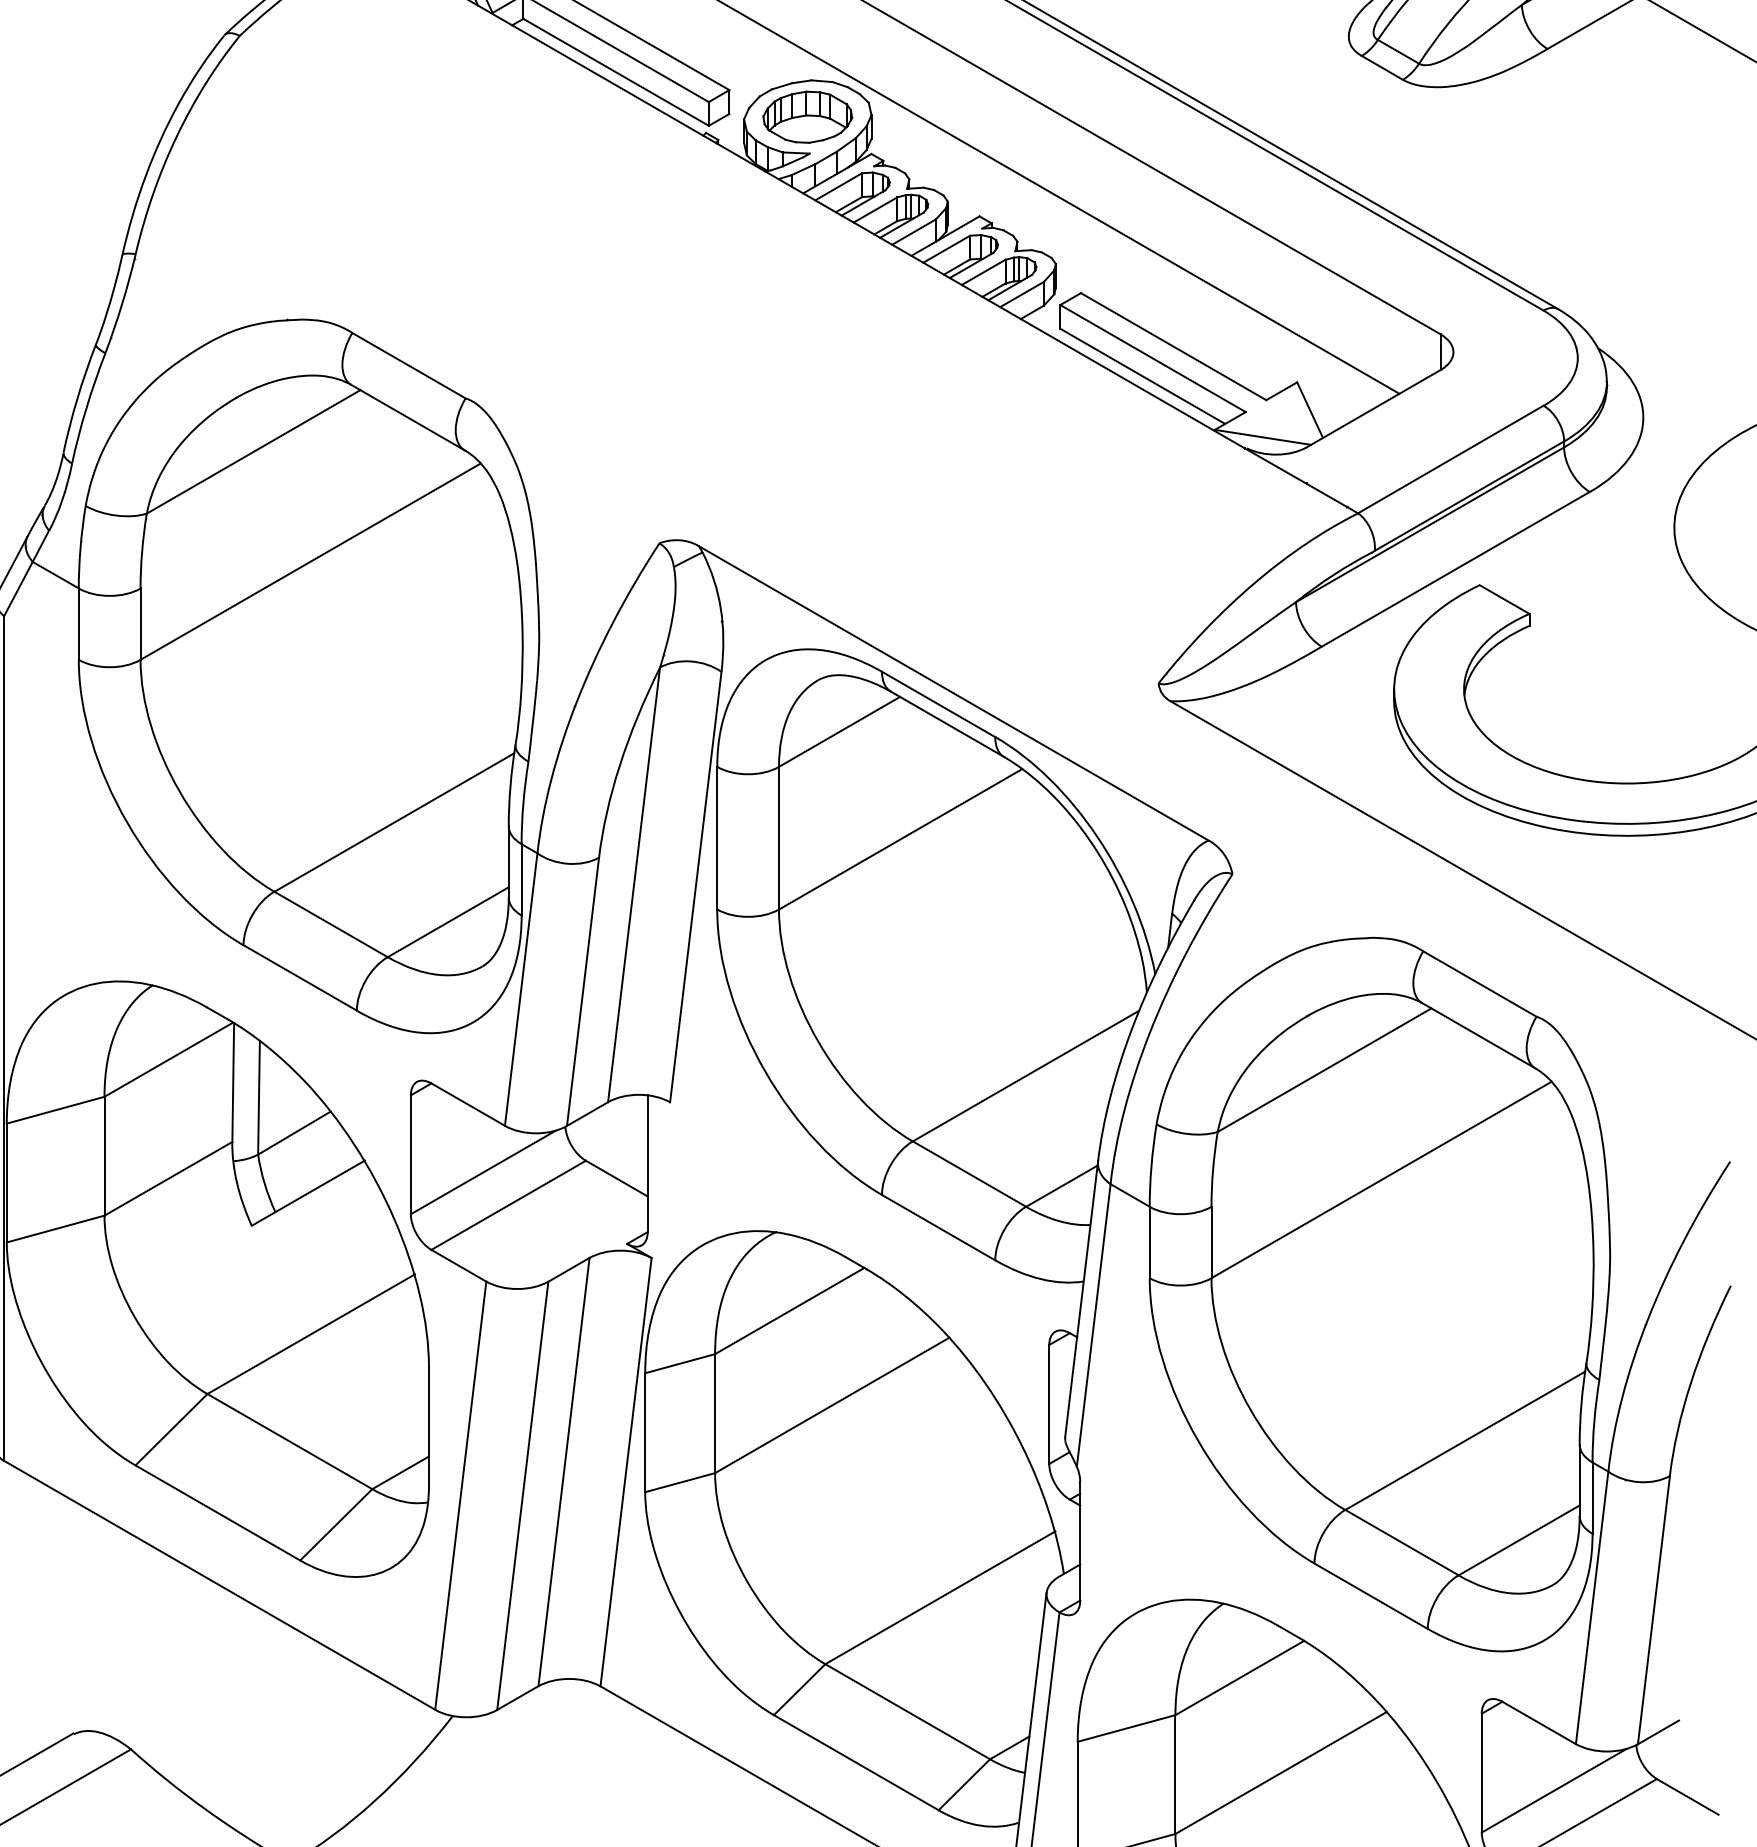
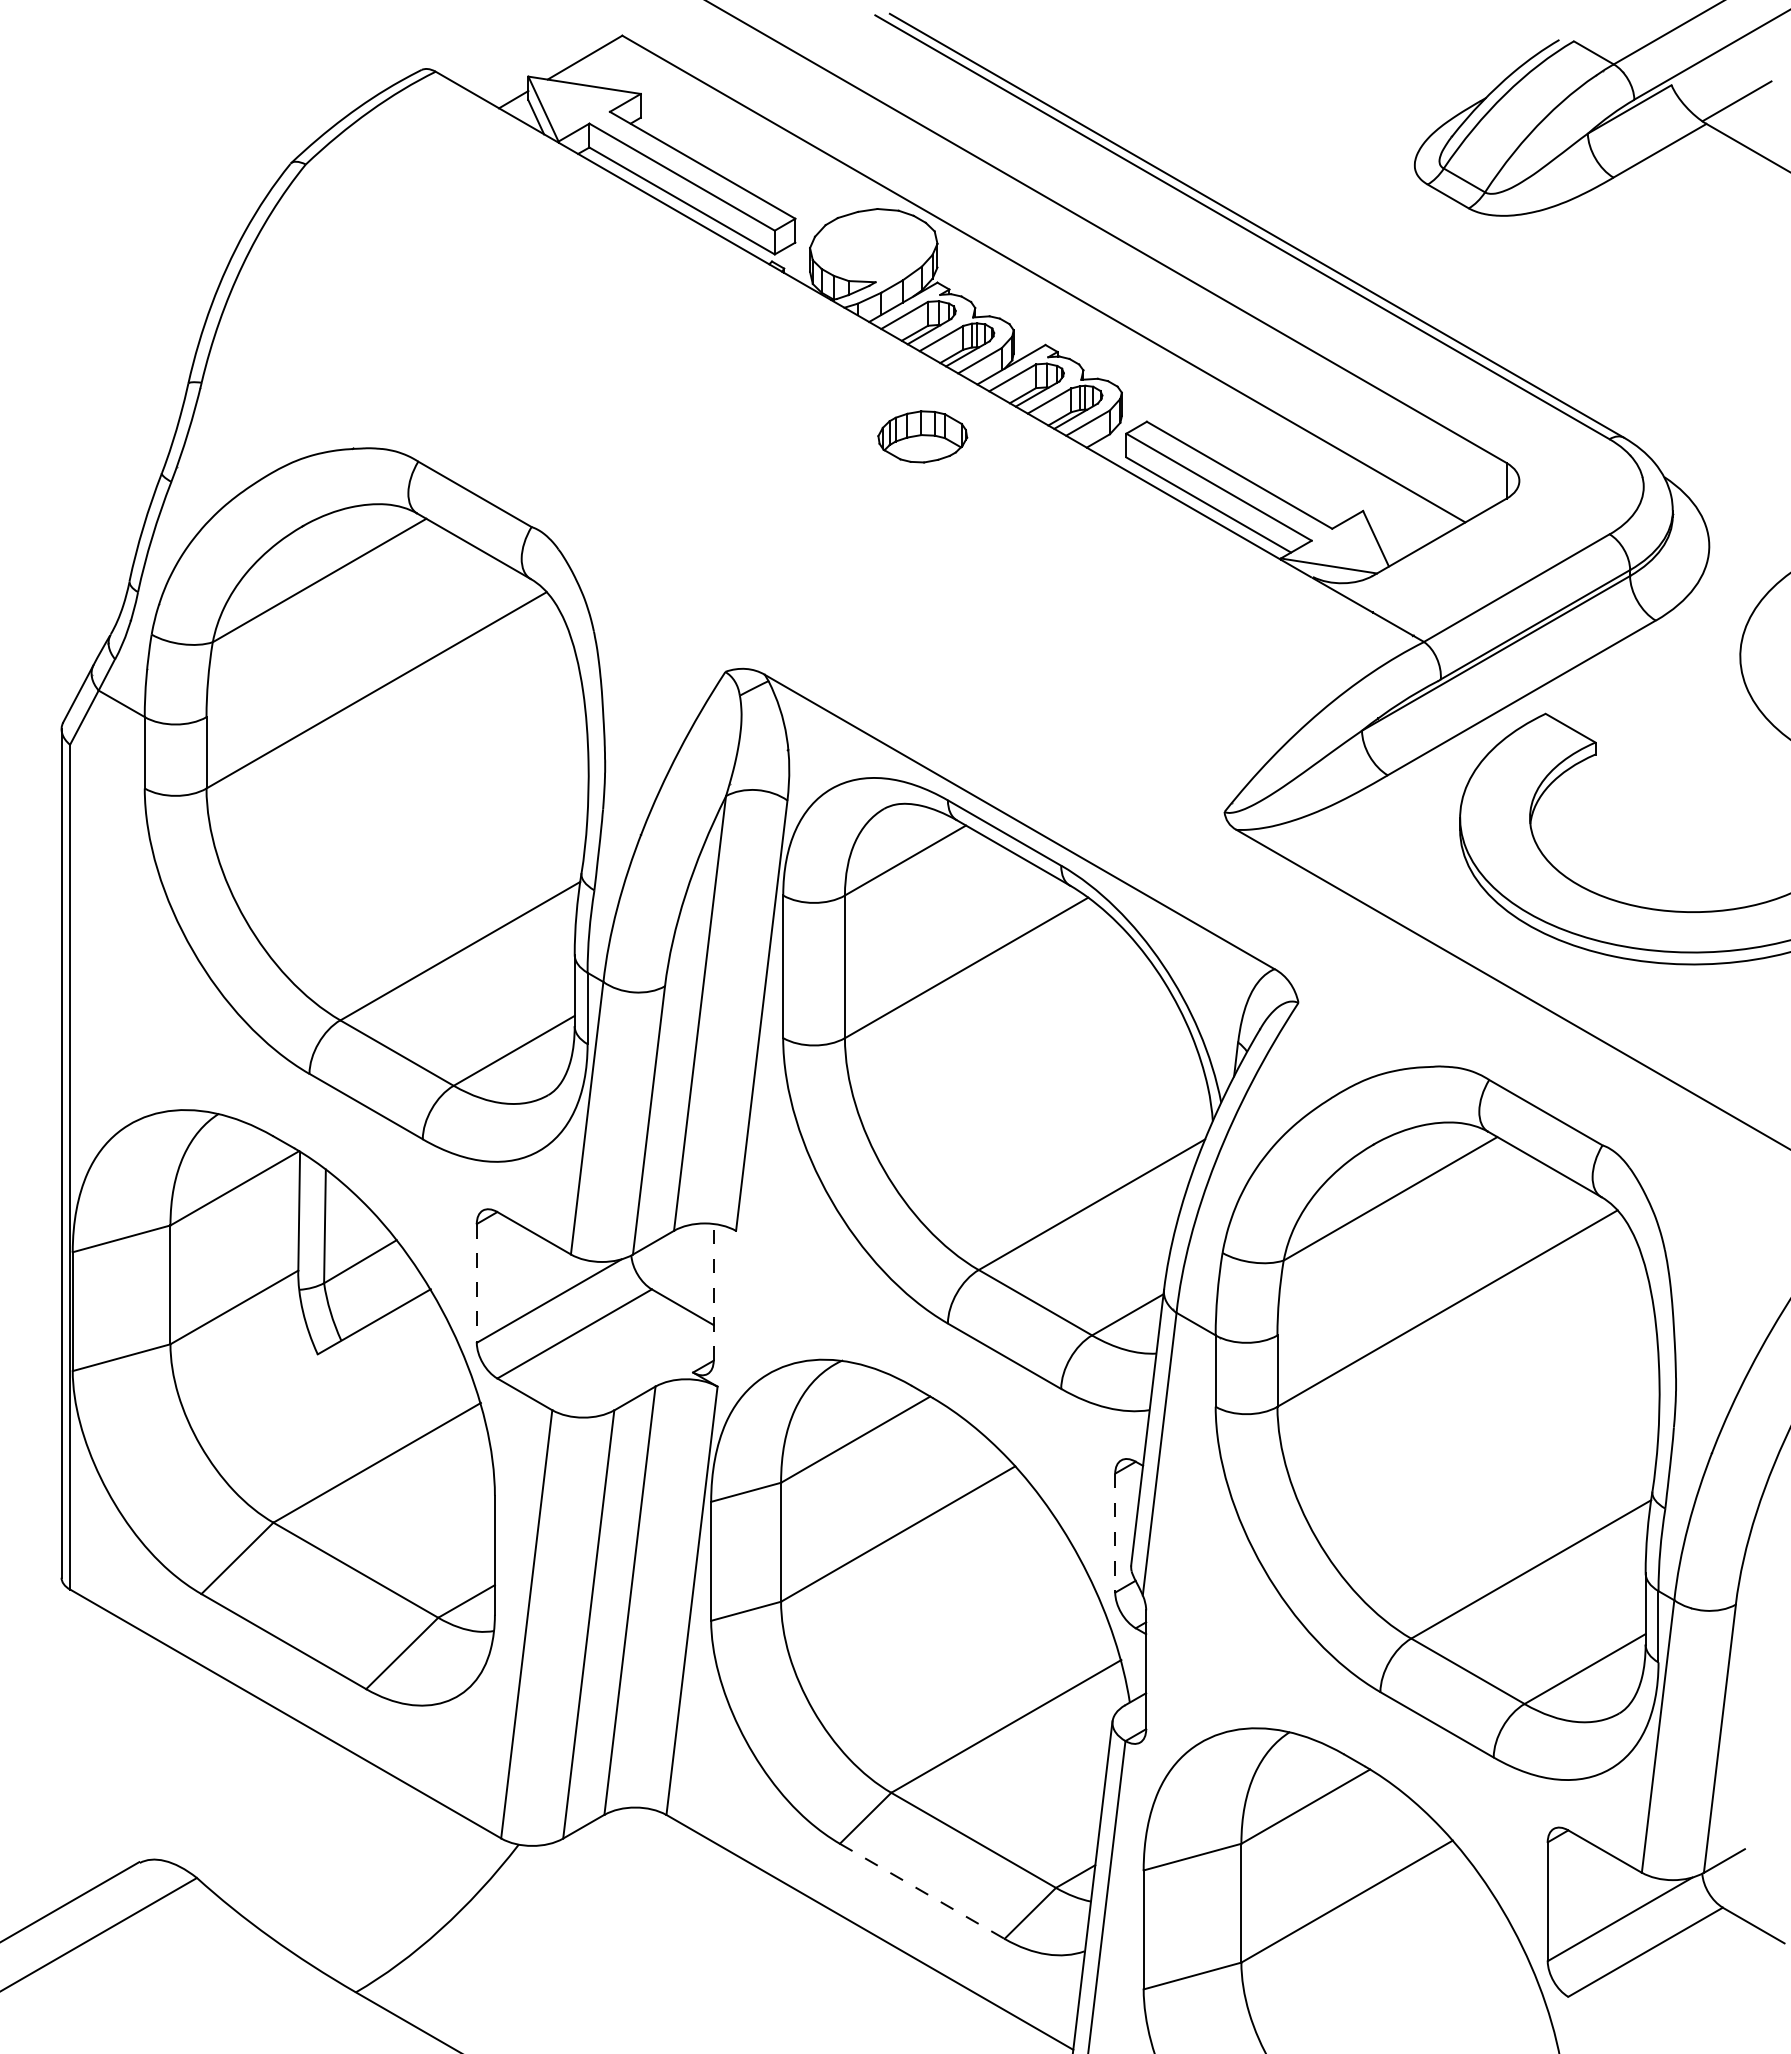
part: (807, 116) -> (922, 436), moved
line: (410, 1154) -> (476, 1283), solid -> dashed
line: (647, 1162) -> (713, 1291), solid -> dashed
line: (1049, 1404) -> (1115, 1533), solid -> dashed
line: (856, 1762) -> (922, 1891), solid -> dashed

